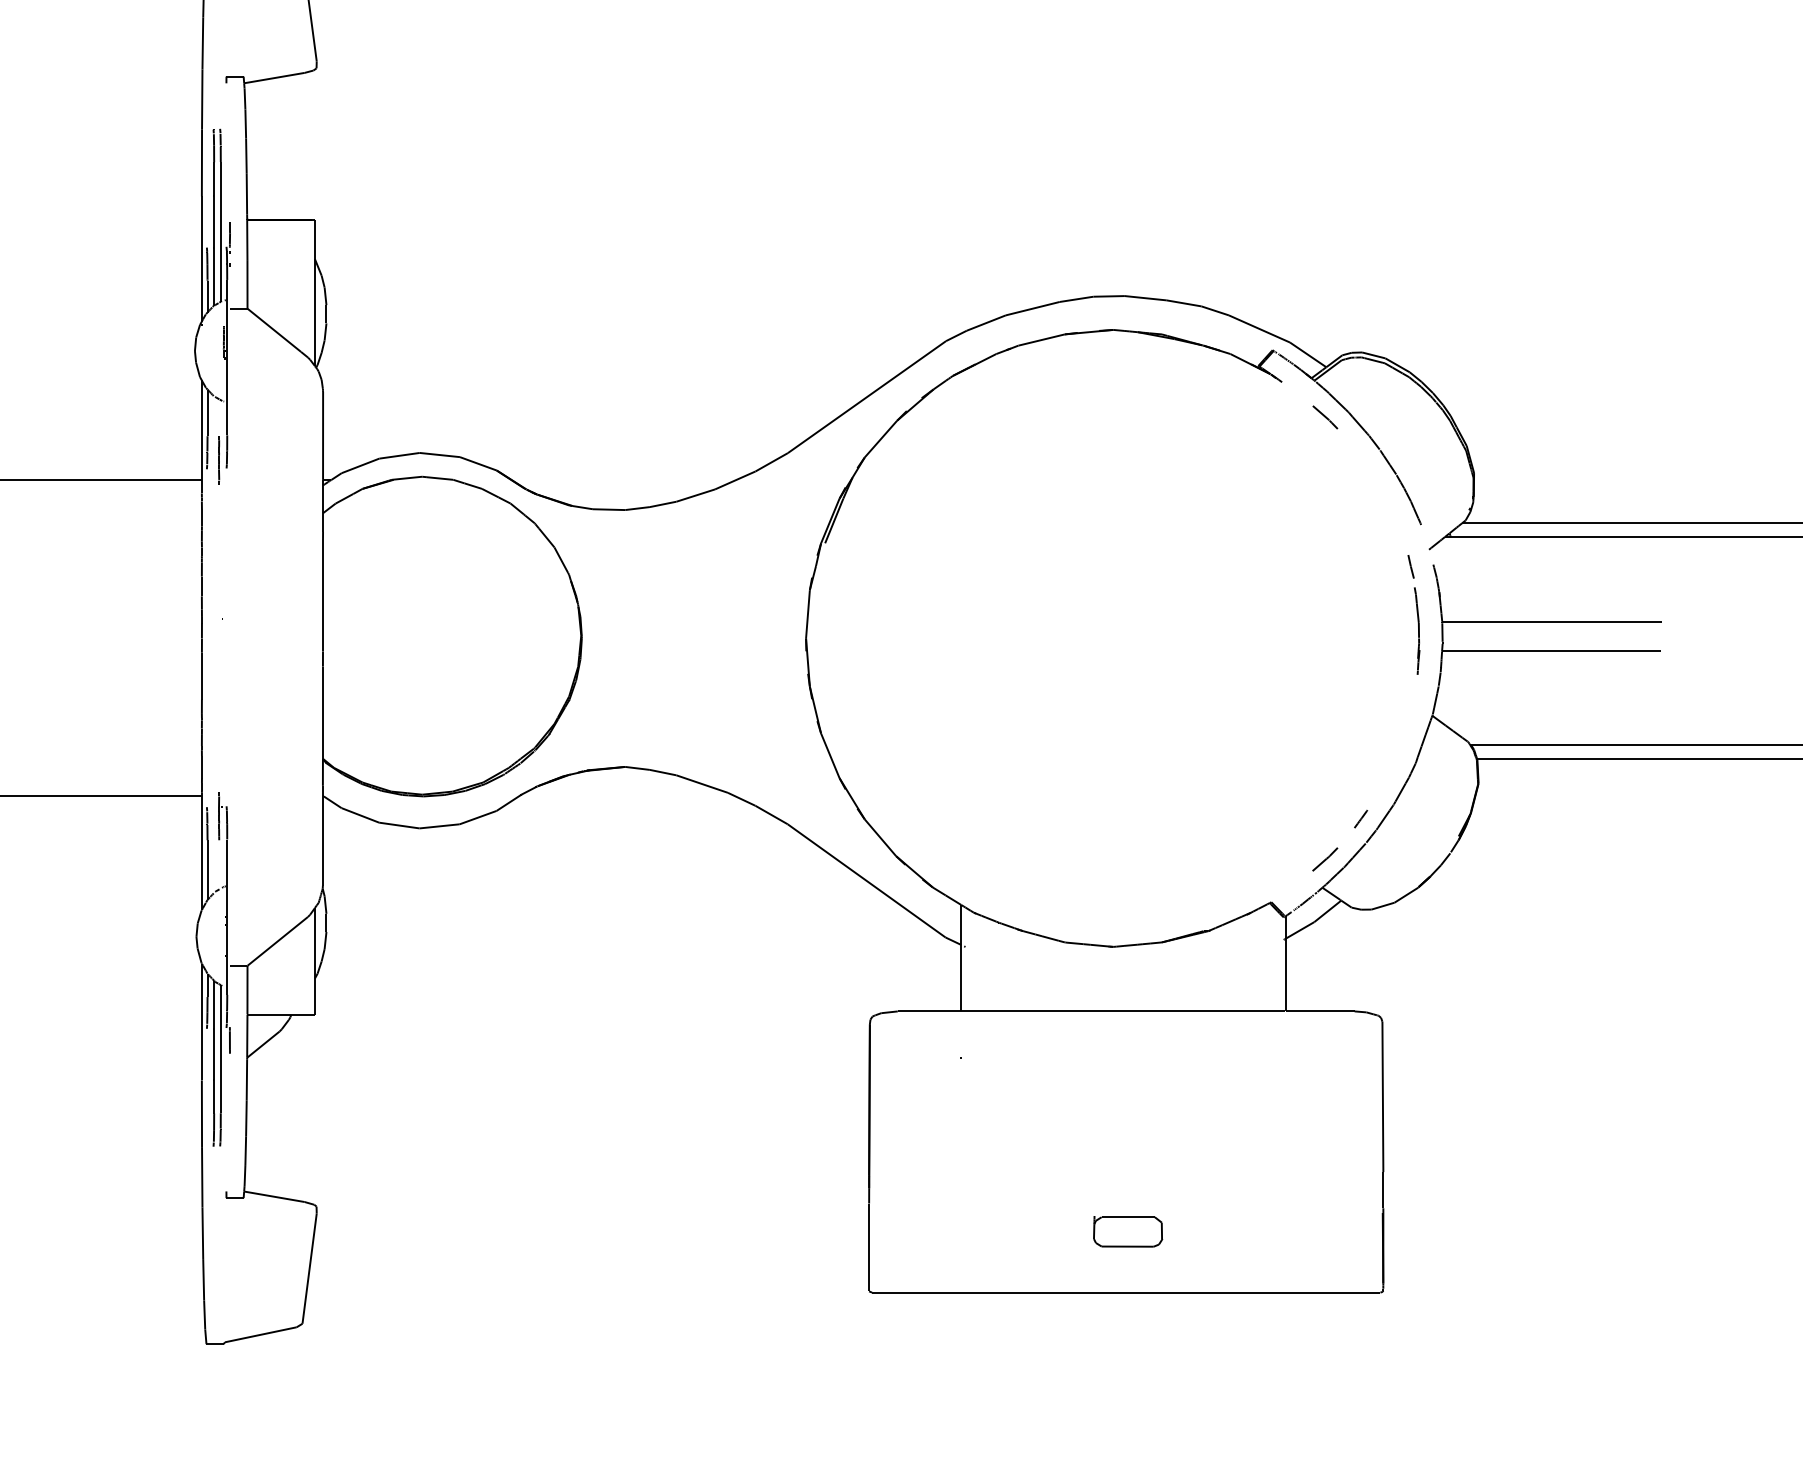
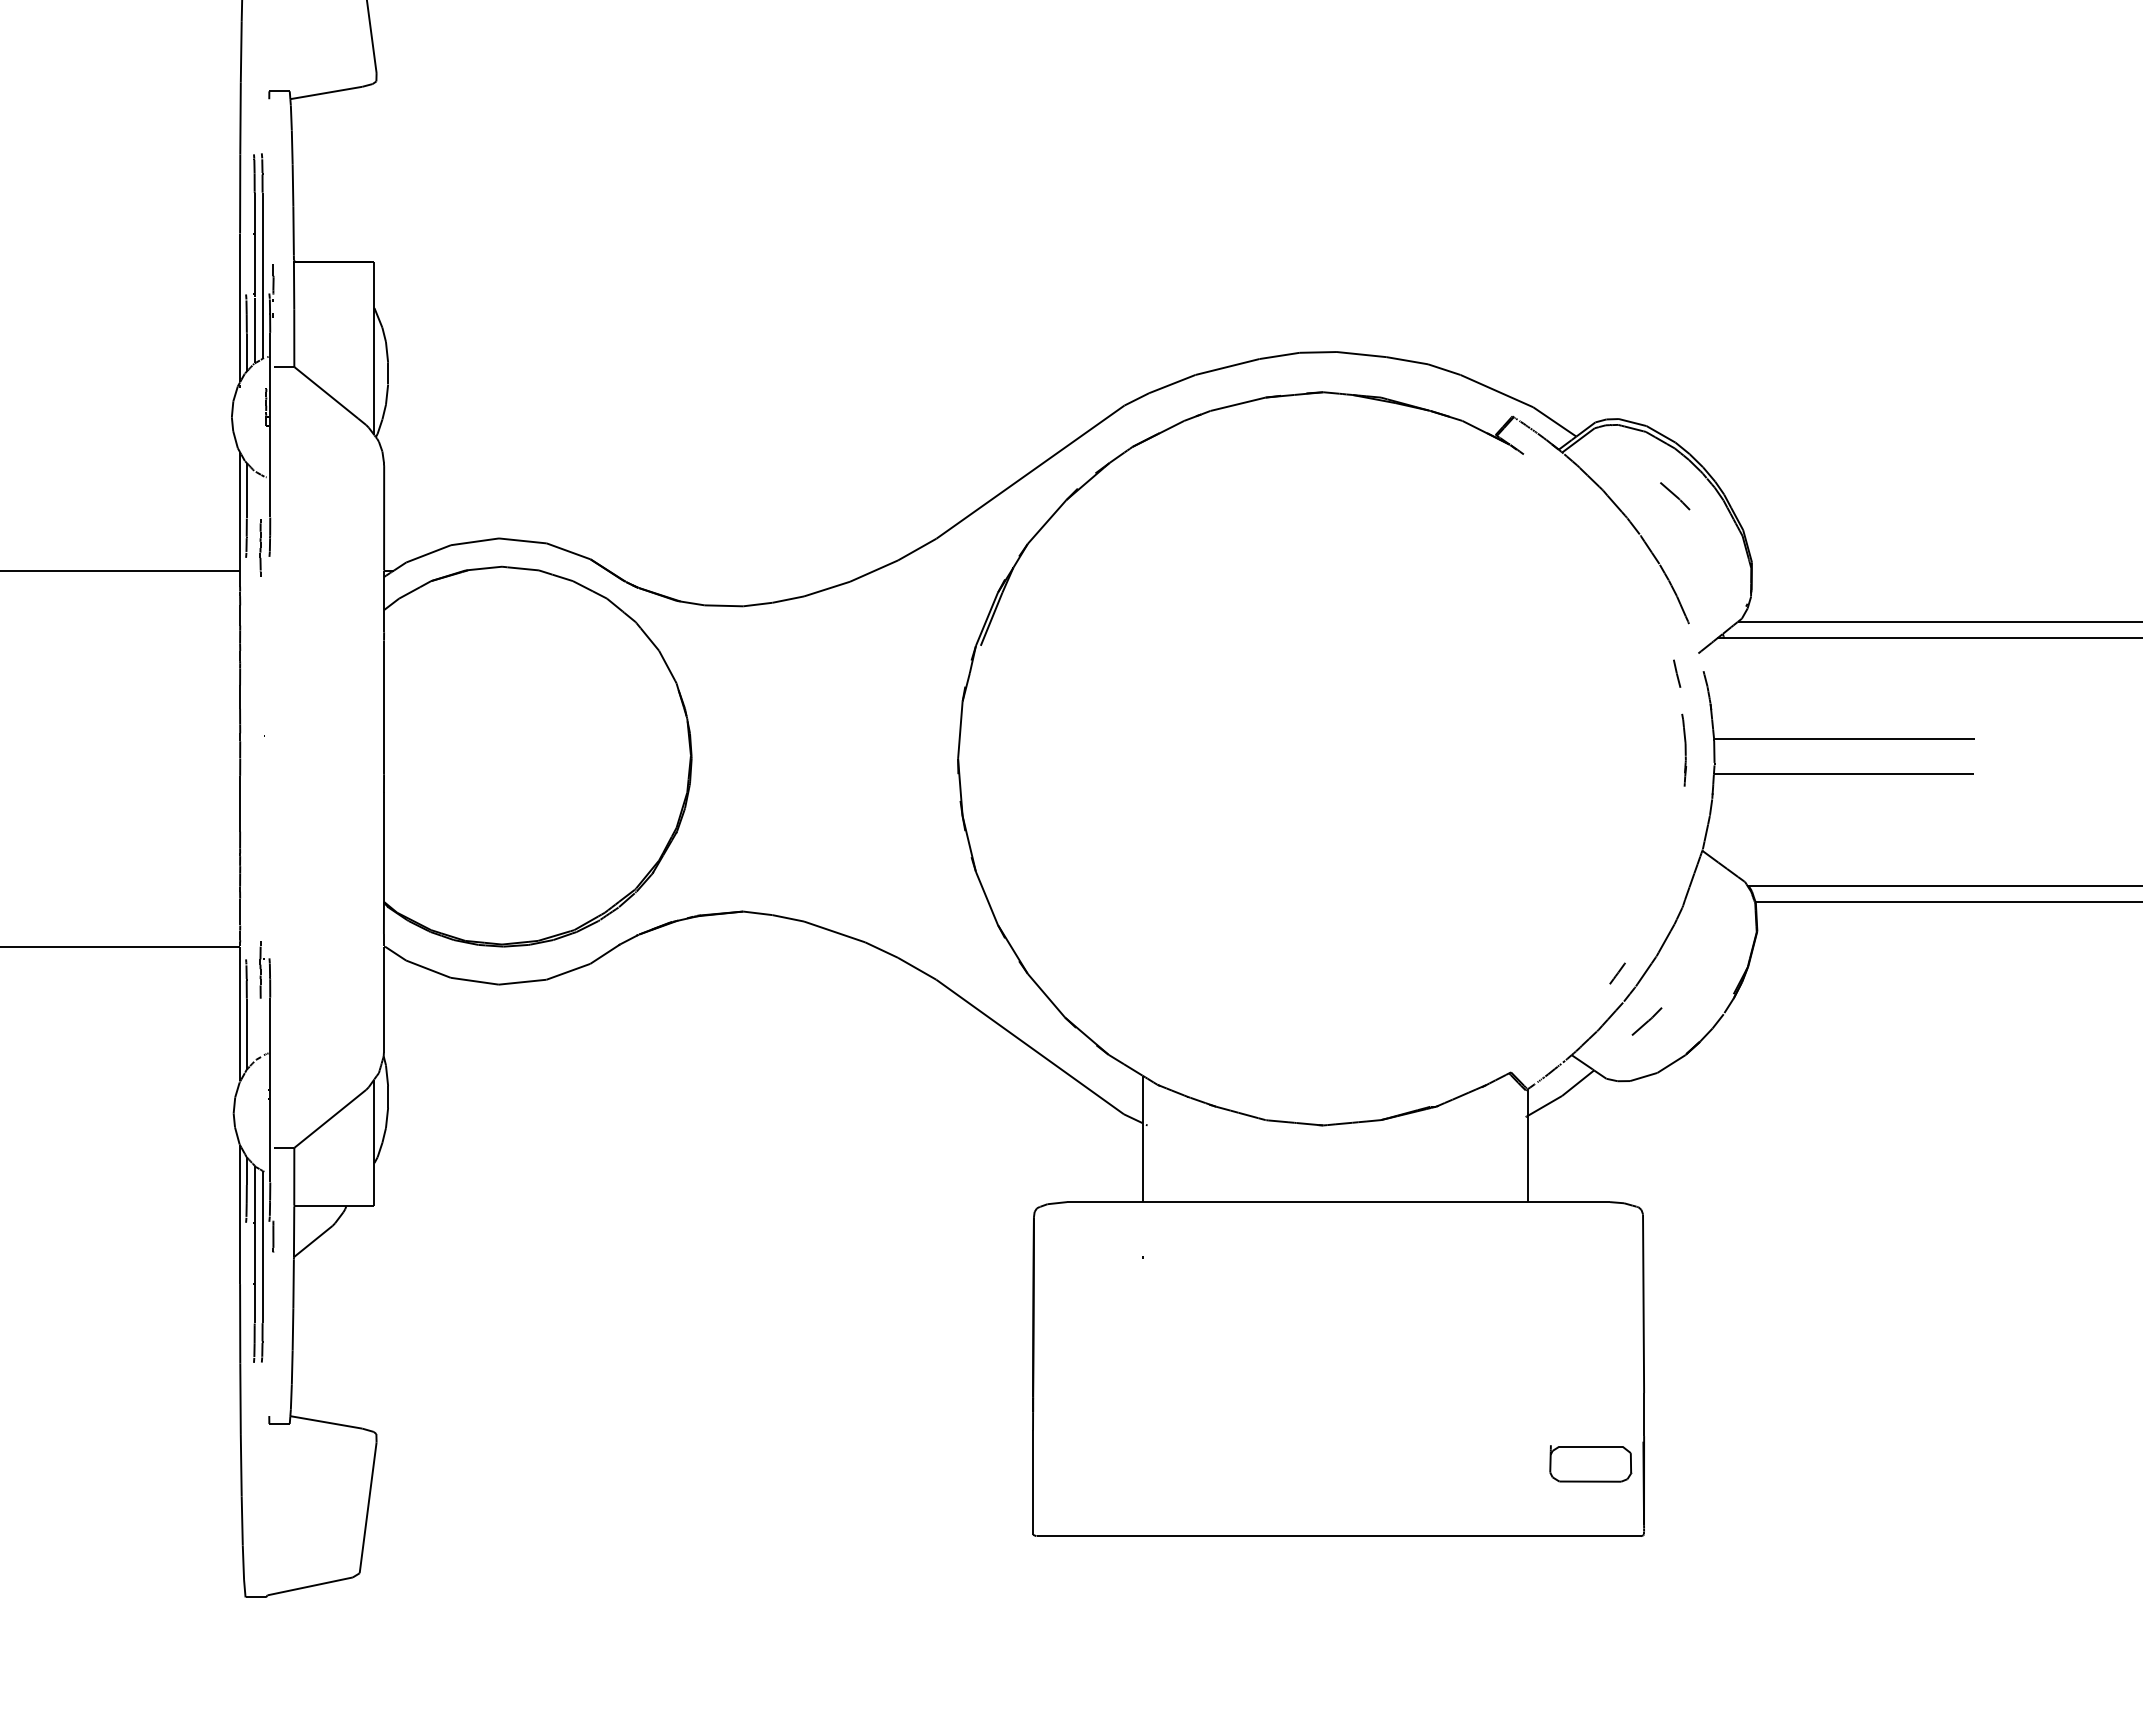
line: (1325, 417) -> (1675, 496), moved
part: (1416, 631) -> (1683, 750), size x0.7
line: (1324, 859) -> (1646, 1021), moved
part: (1127, 1231) -> (1590, 1463), moved

